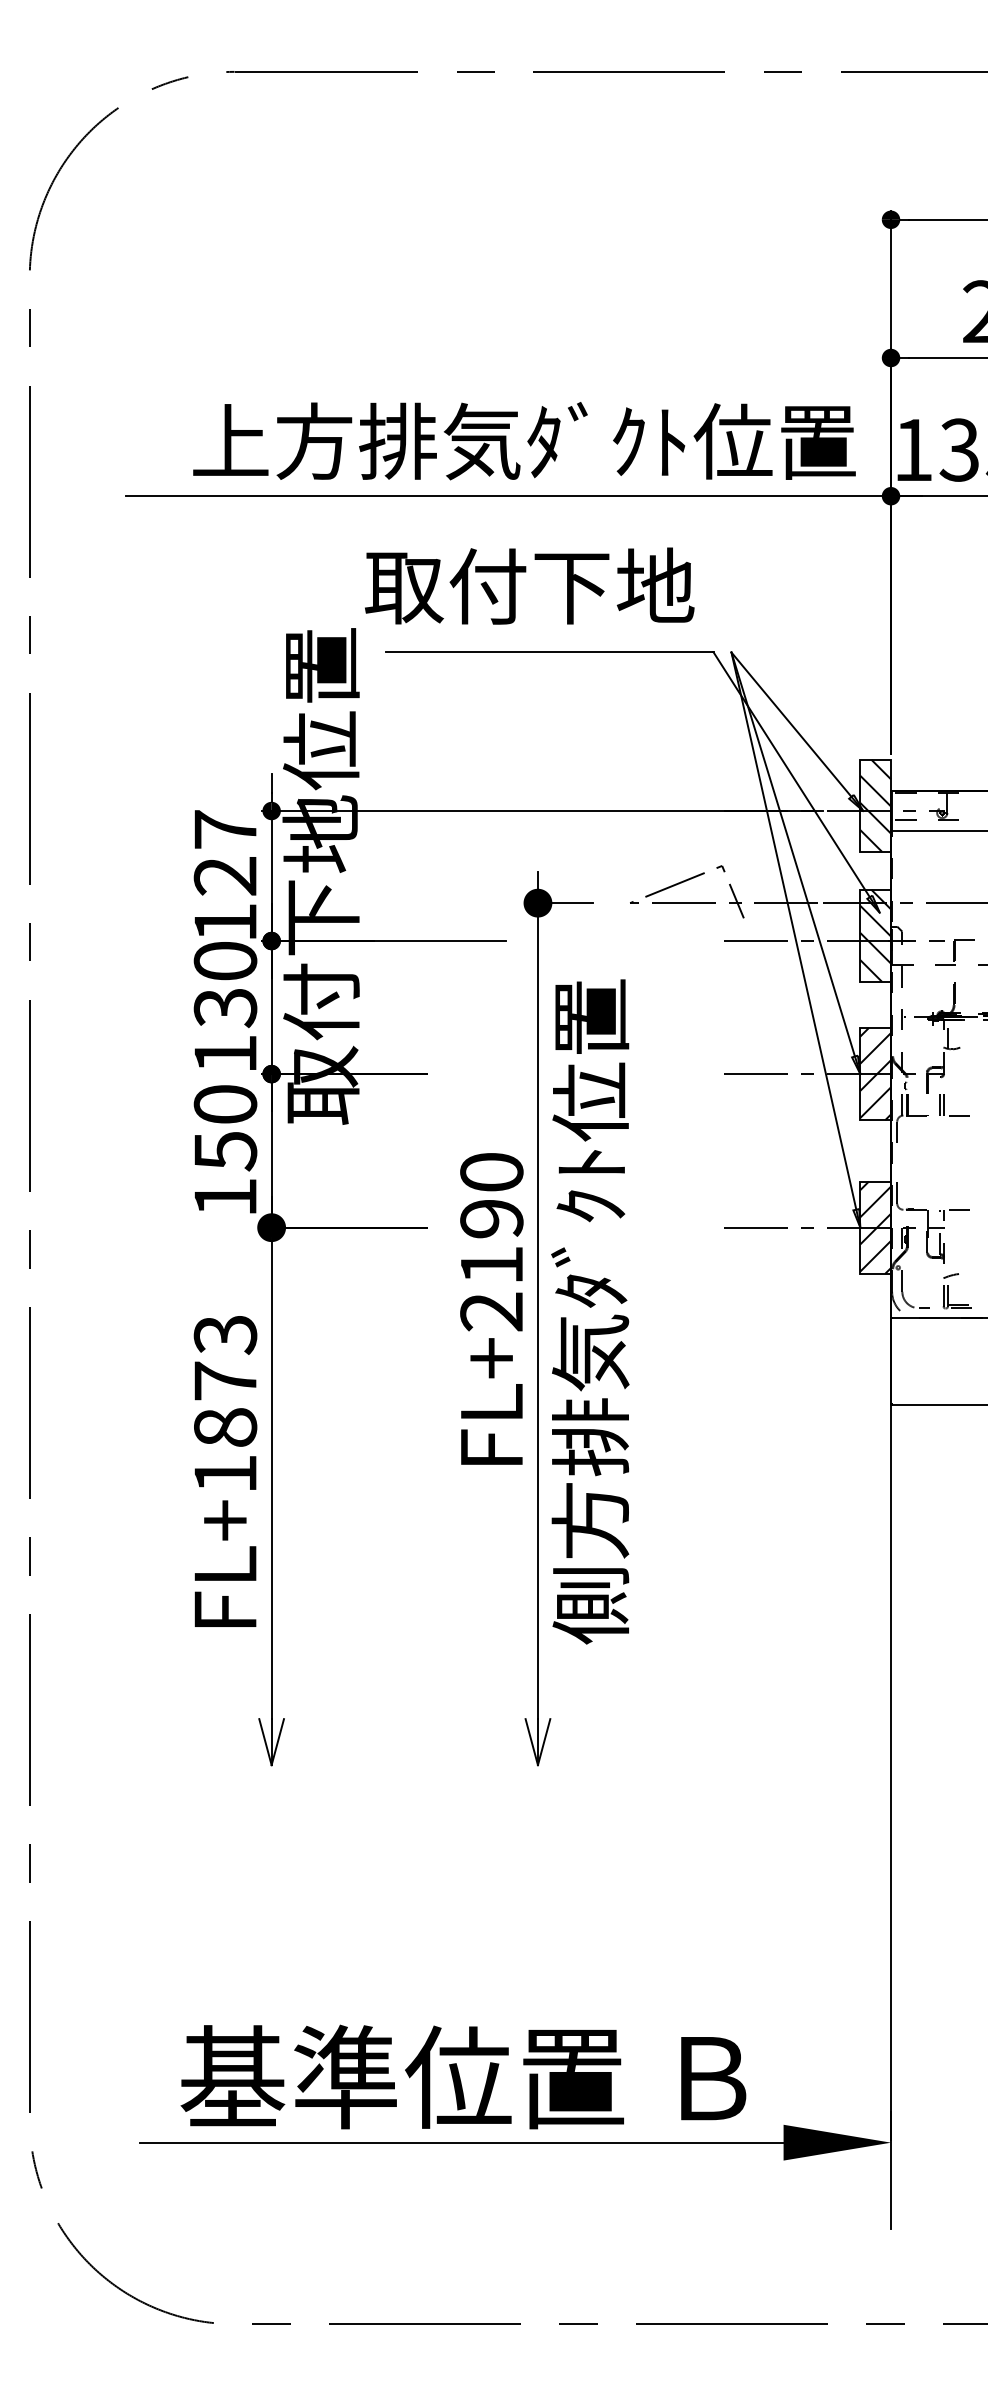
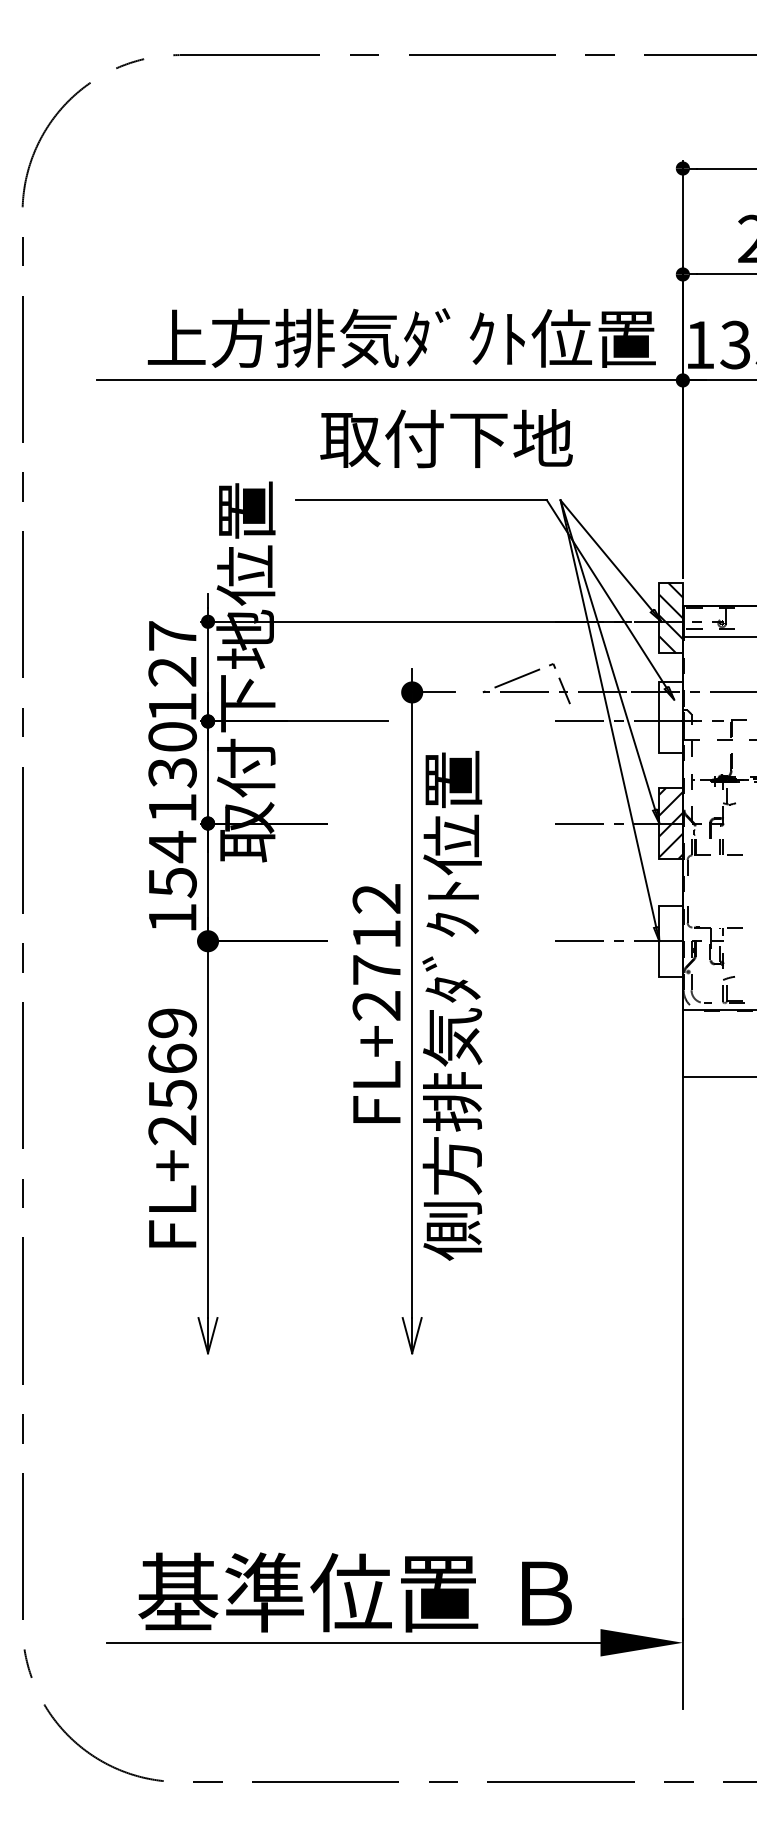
text: (529, 585) -> (446, 438), moved
hatch: (875, 935) -> (670, 717), removed
text: (225, 1104) -> (172, 846), 150 -> 154
text: (491, 1218) -> (376, 934), FL+2190 -> FL+2712
hatch: (875, 1227) -> (670, 941), removed
text: (225, 1404) -> (172, 1076), FL+1873 -> FL+2569

